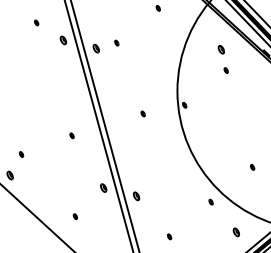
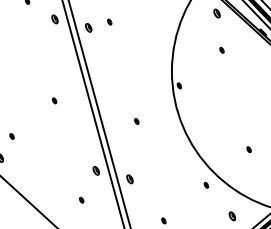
part: (220, 49) -> (216, 13), moved
part: (142, 113) -> (136, 121), moved
part: (71, 135) -> (54, 100), moved
part: (74, 216) -> (80, 200), moved

